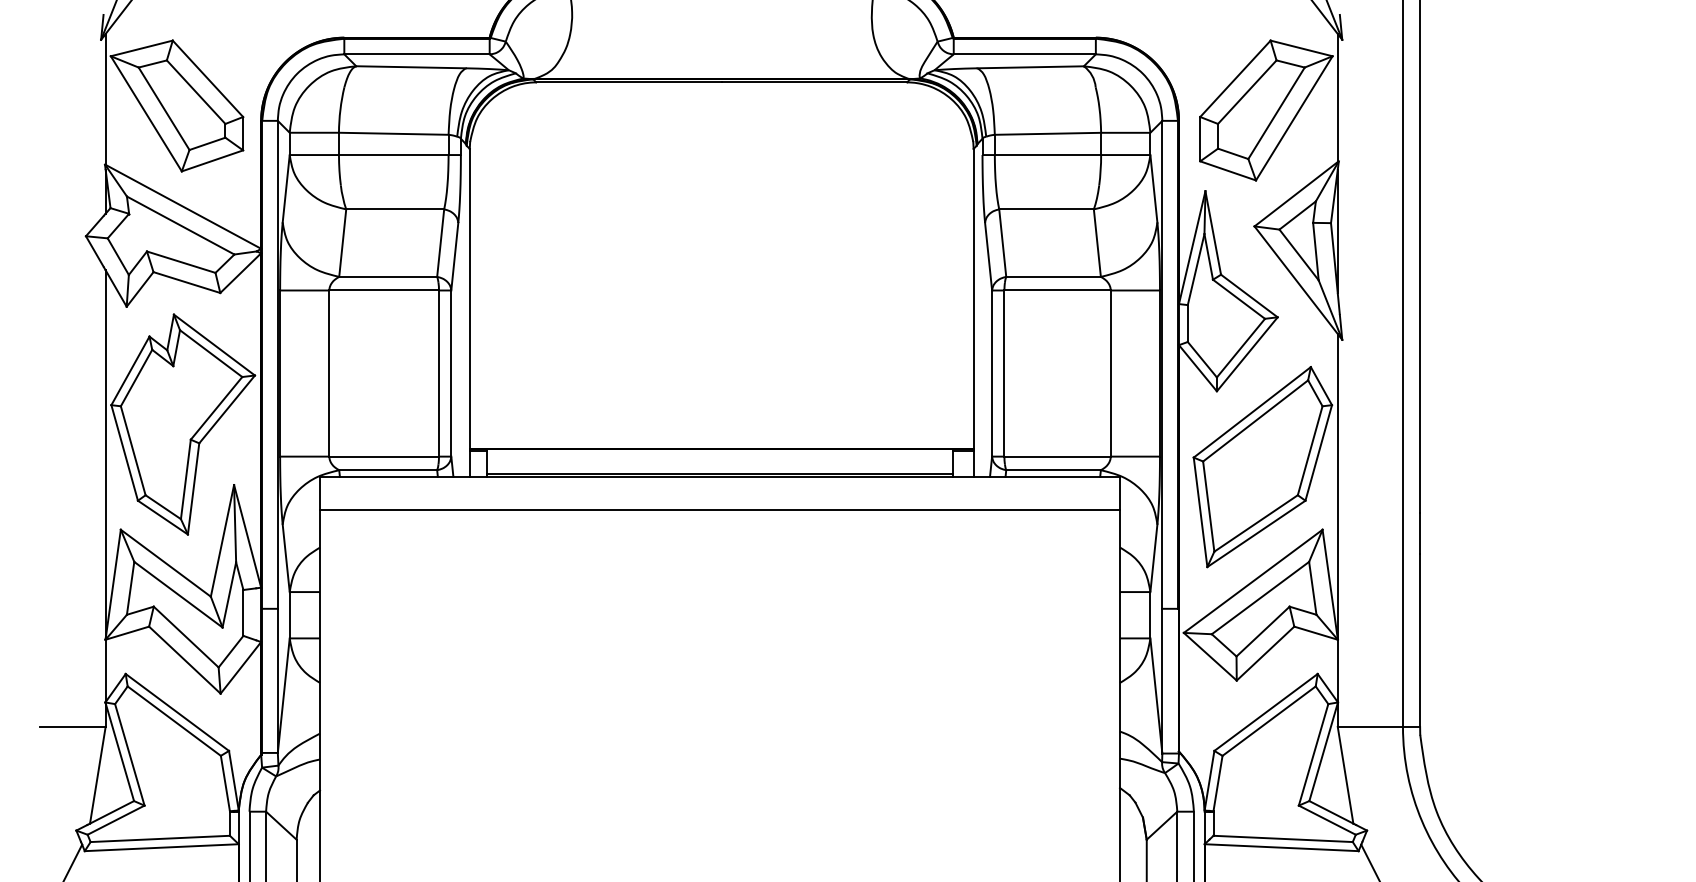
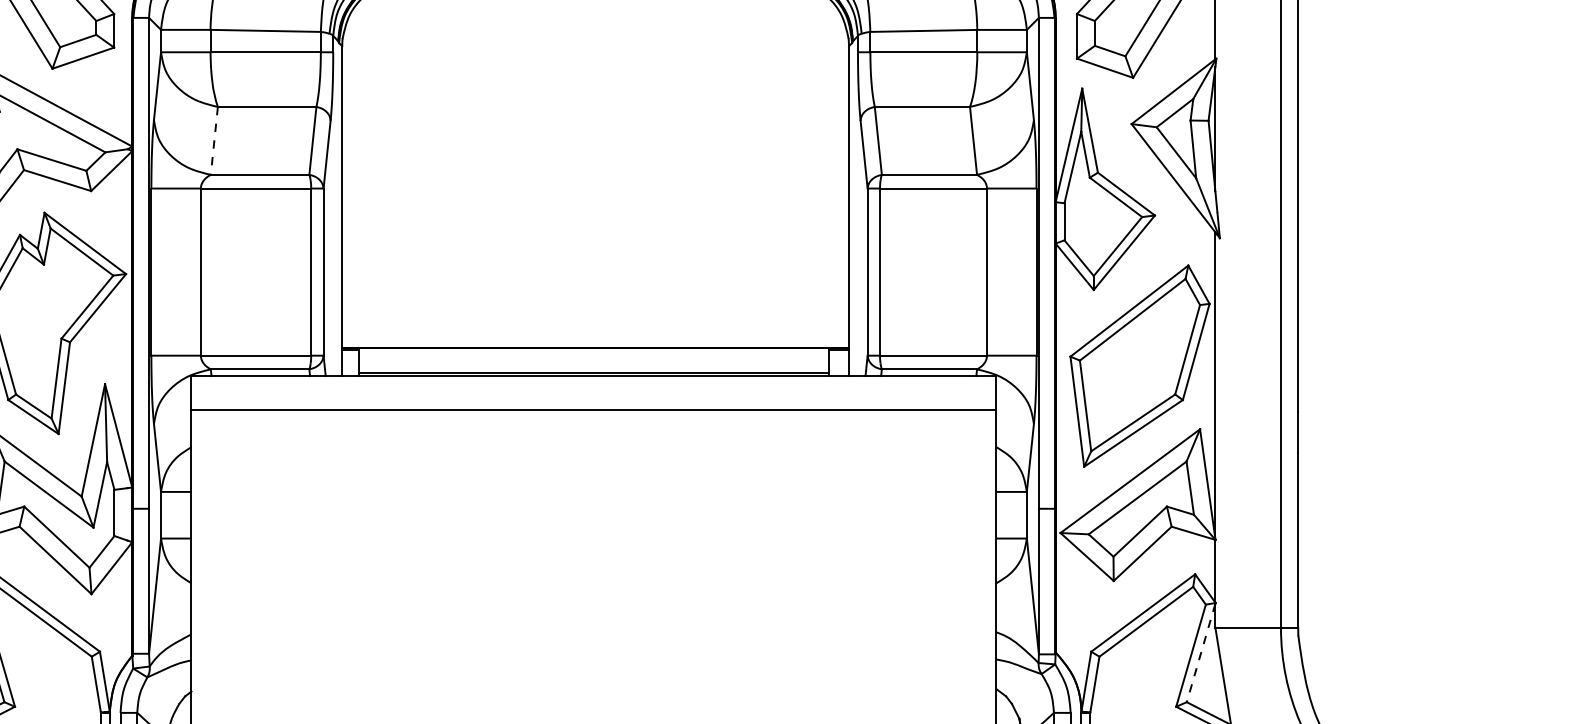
line: (342, 243) -> (214, 141), solid -> dashed
line: (1323, 752) -> (1201, 653), solid -> dashed

